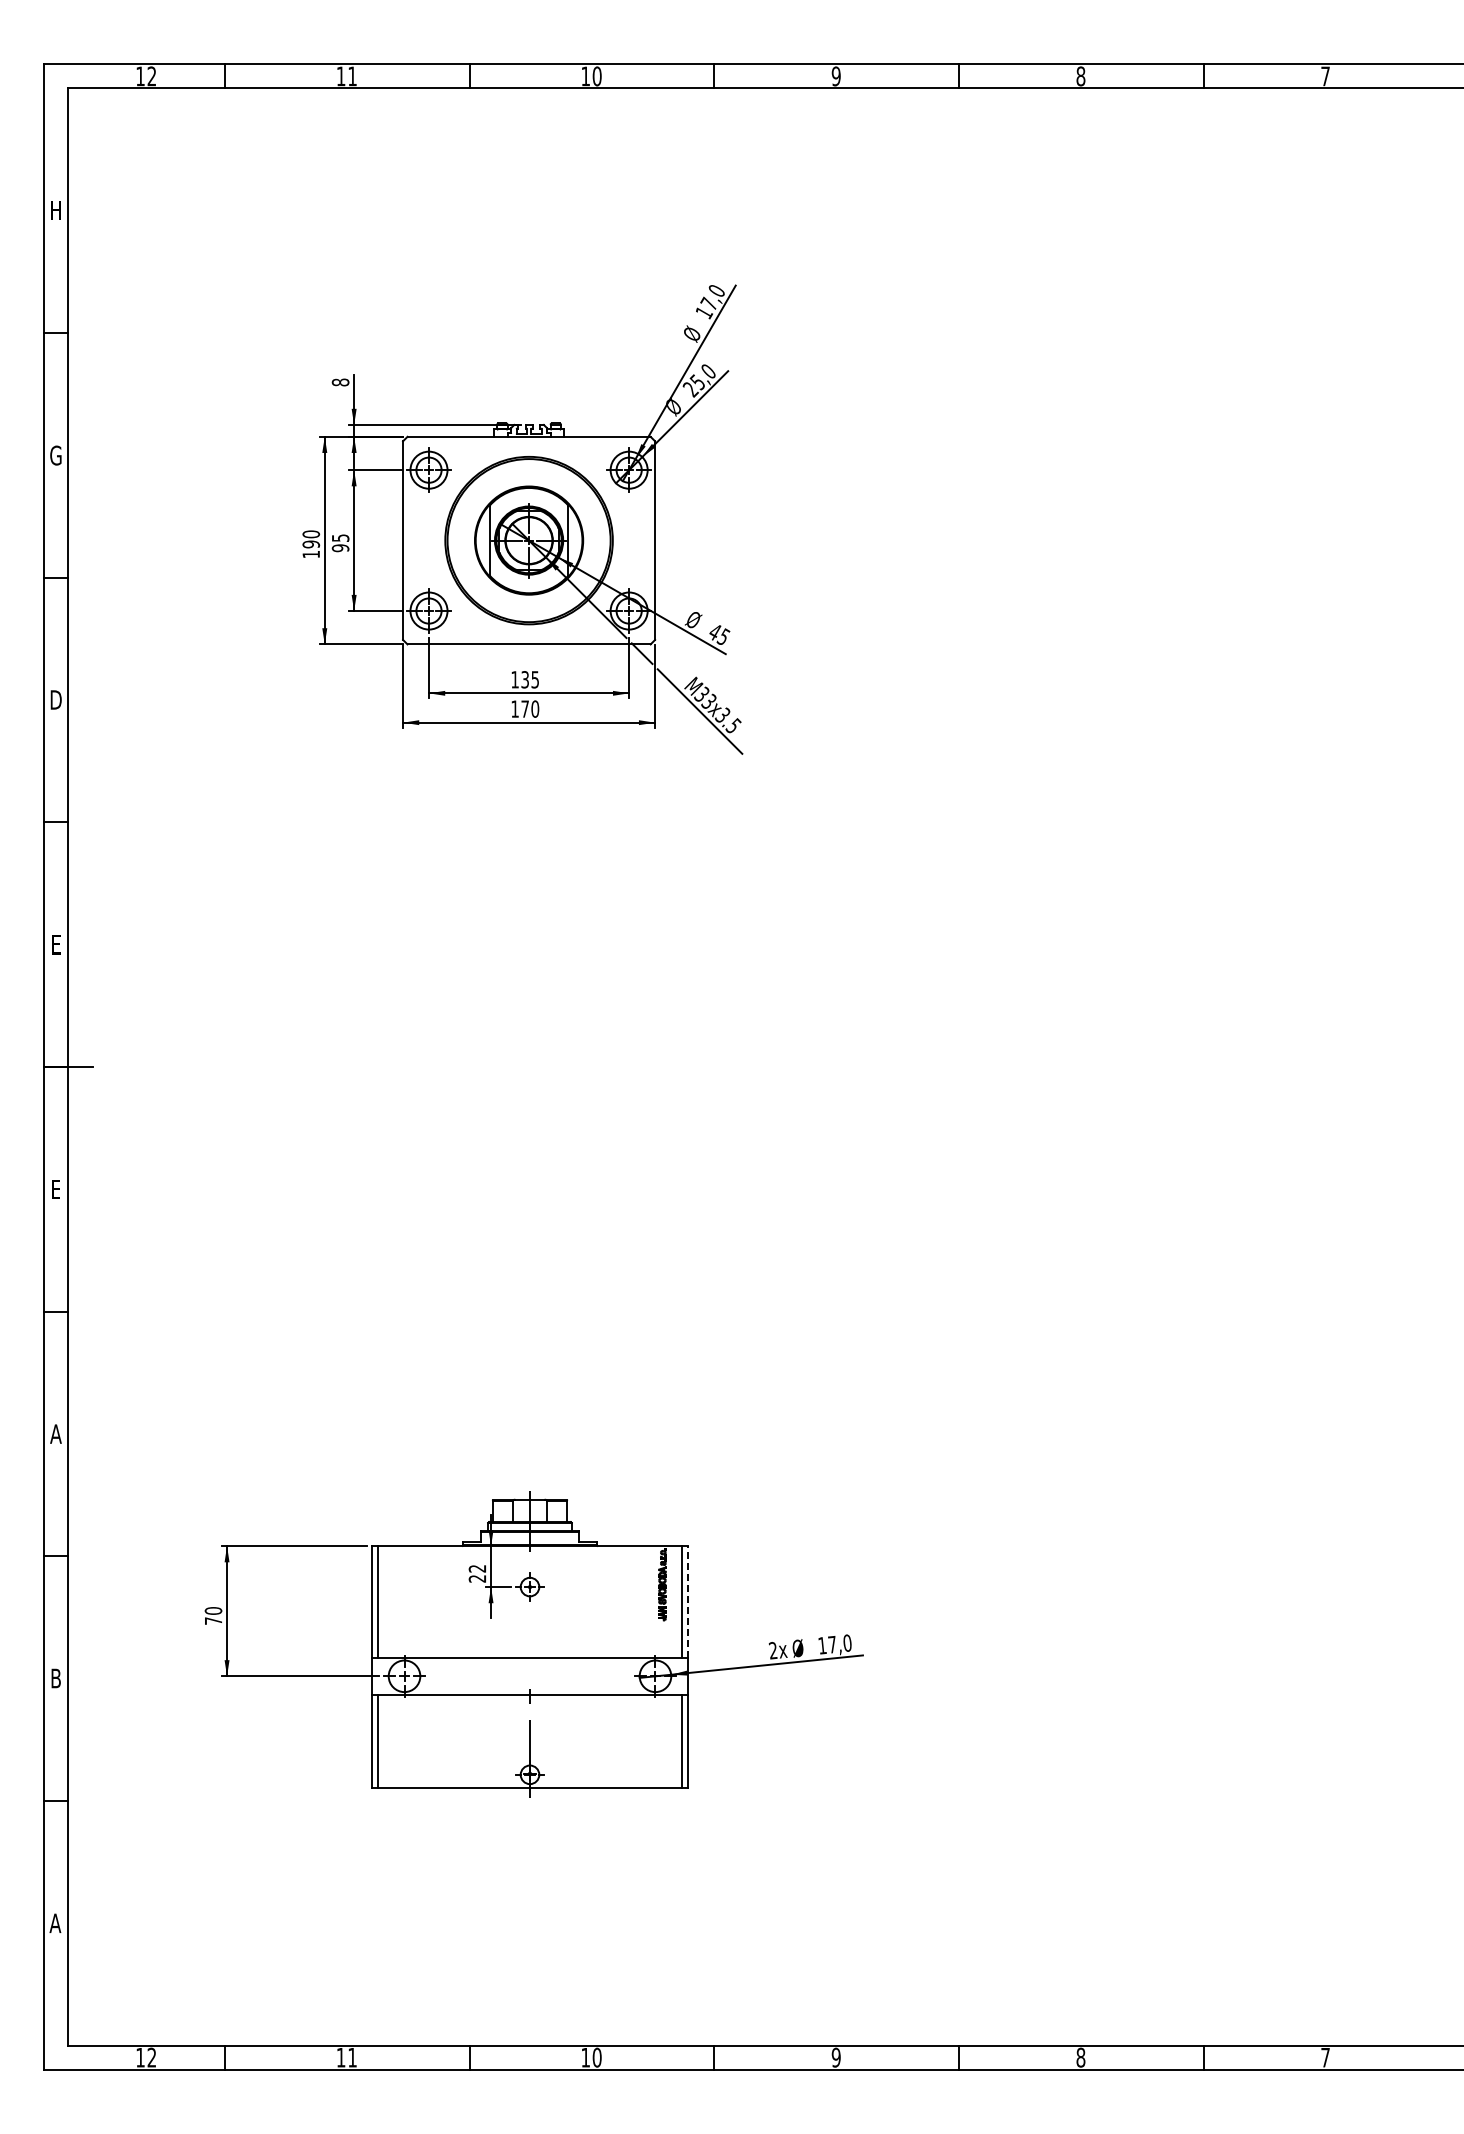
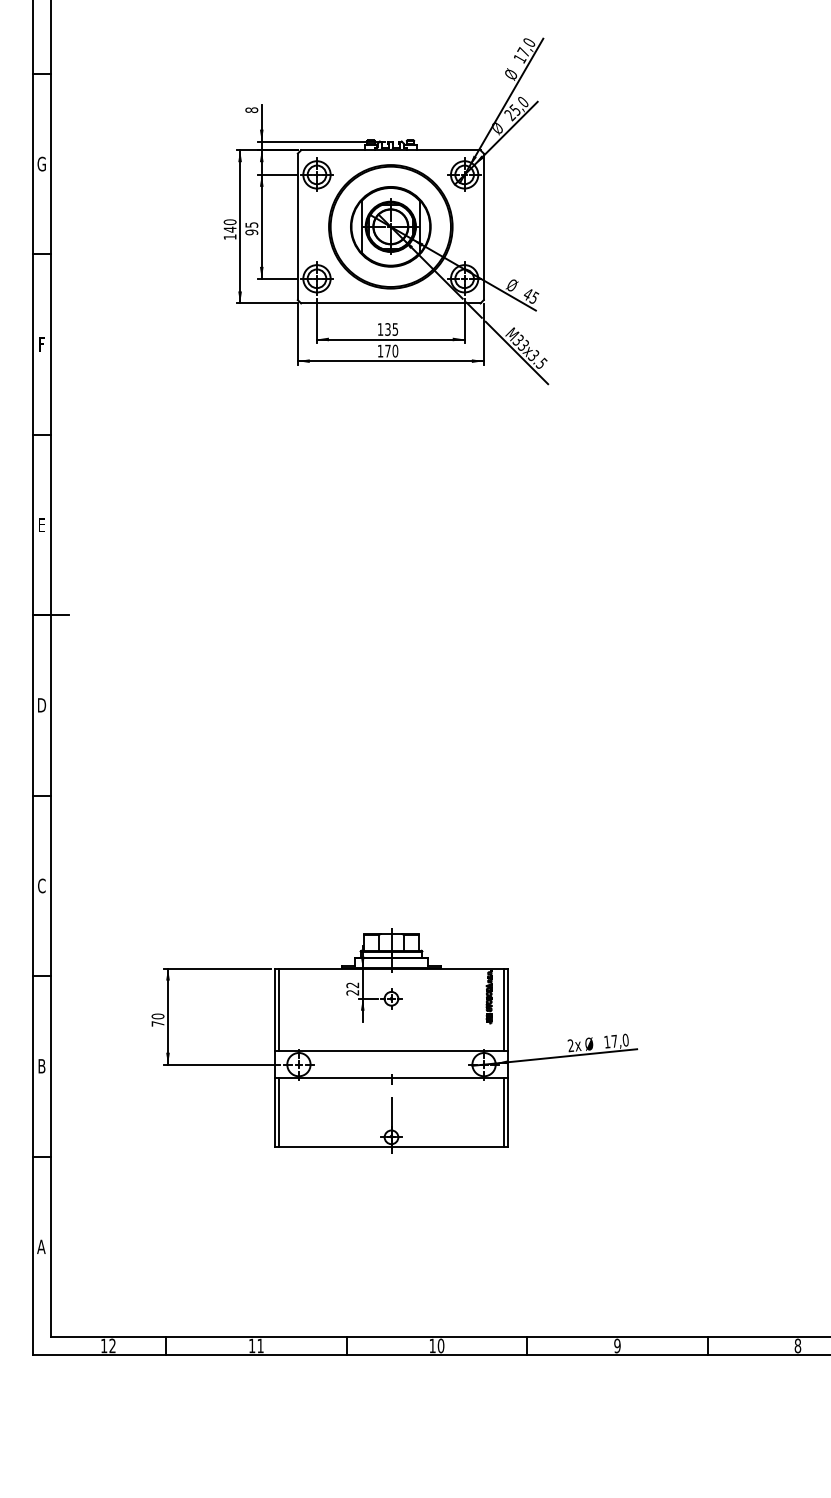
text: (311, 544) -> (230, 229), 190 -> 140
text: (55, 699) -> (41, 344), D -> F
text: (55, 1188) -> (41, 704), E -> D
text: (55, 1434) -> (41, 886), A -> C
line: (688, 1601) -> (508, 1009), dashed -> solid

